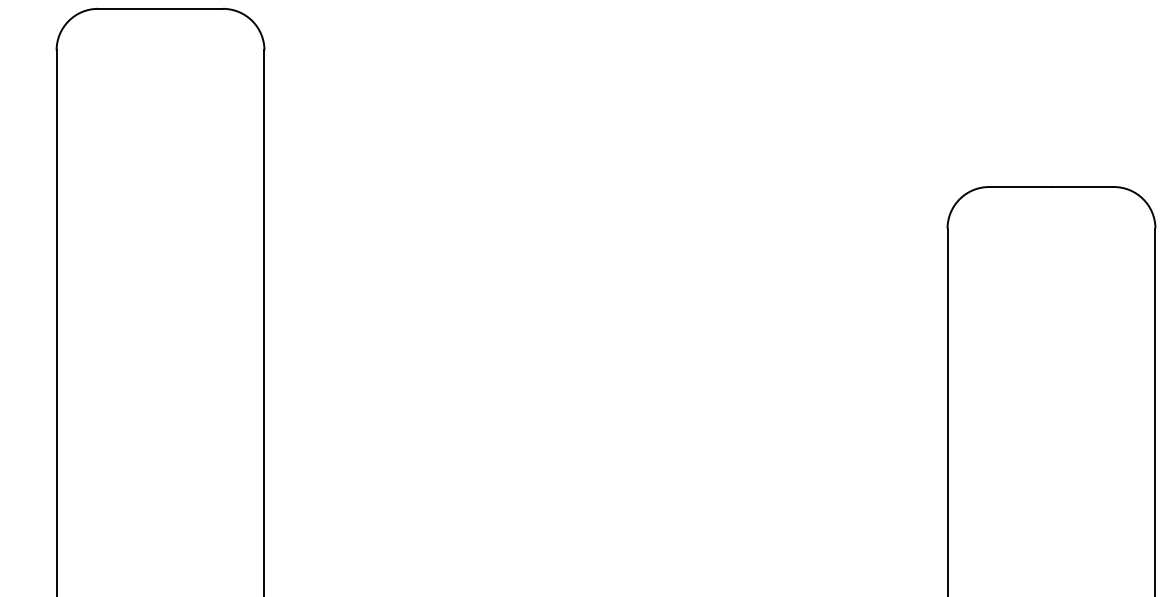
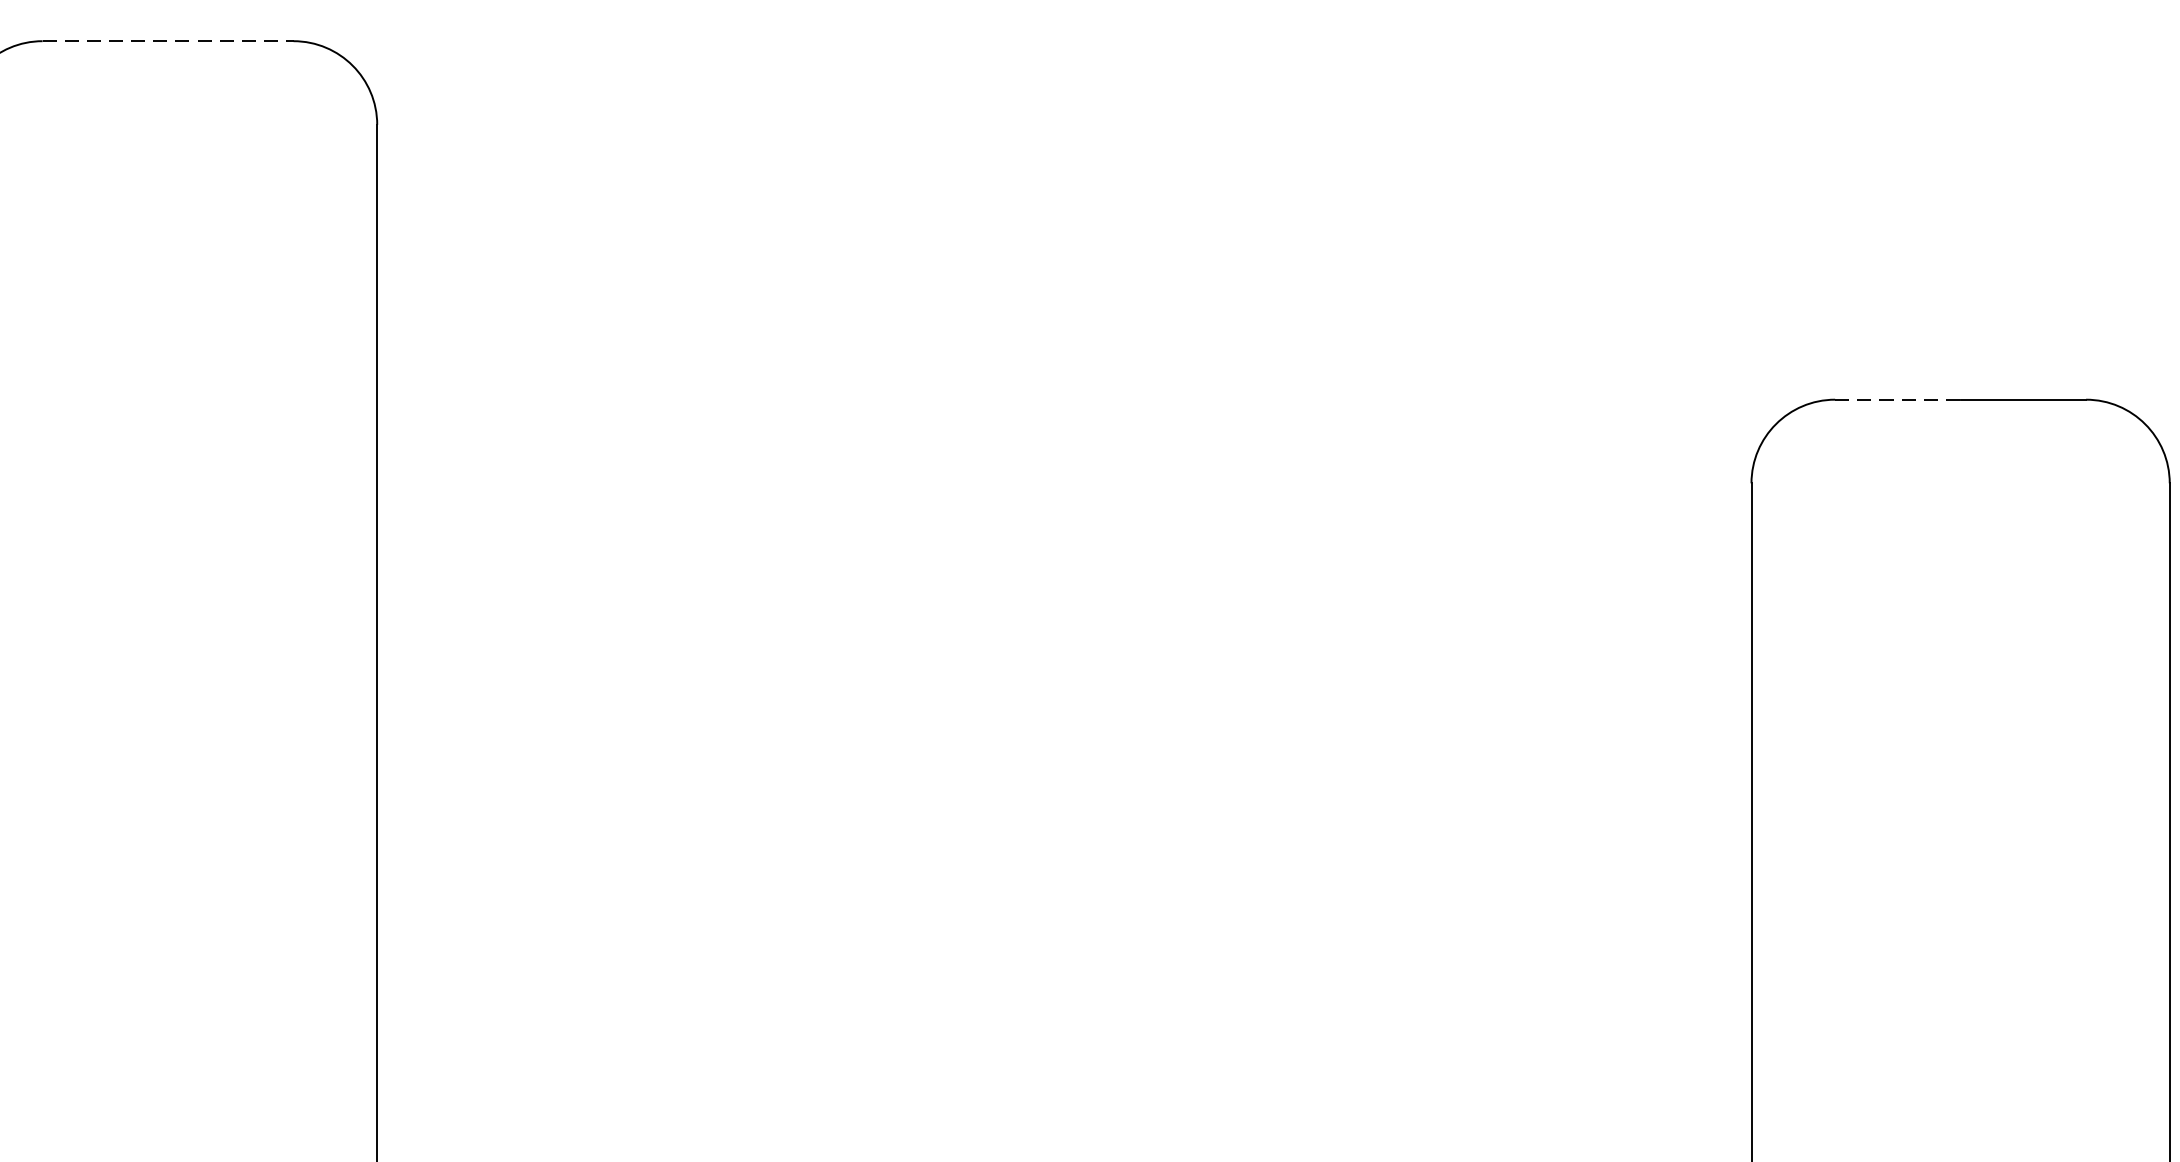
line: (161, 8) -> (170, 40), solid -> dashed
line: (1020, 187) -> (1898, 400), solid -> dashed

